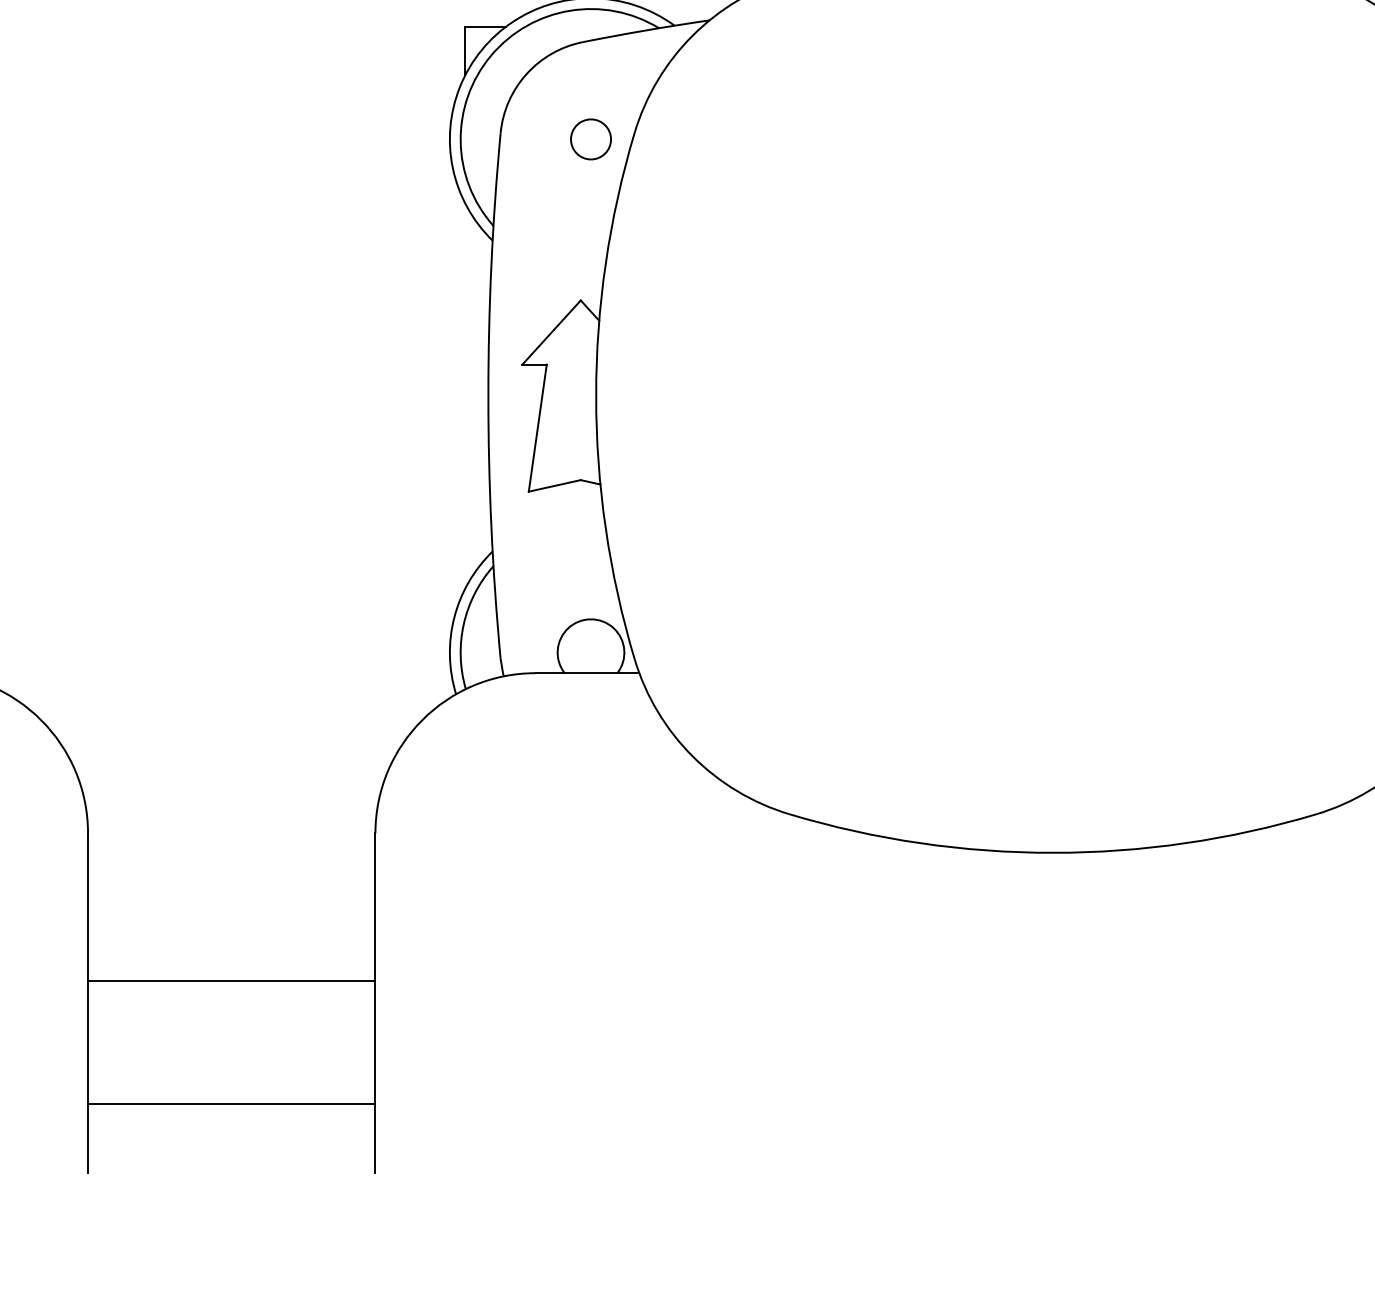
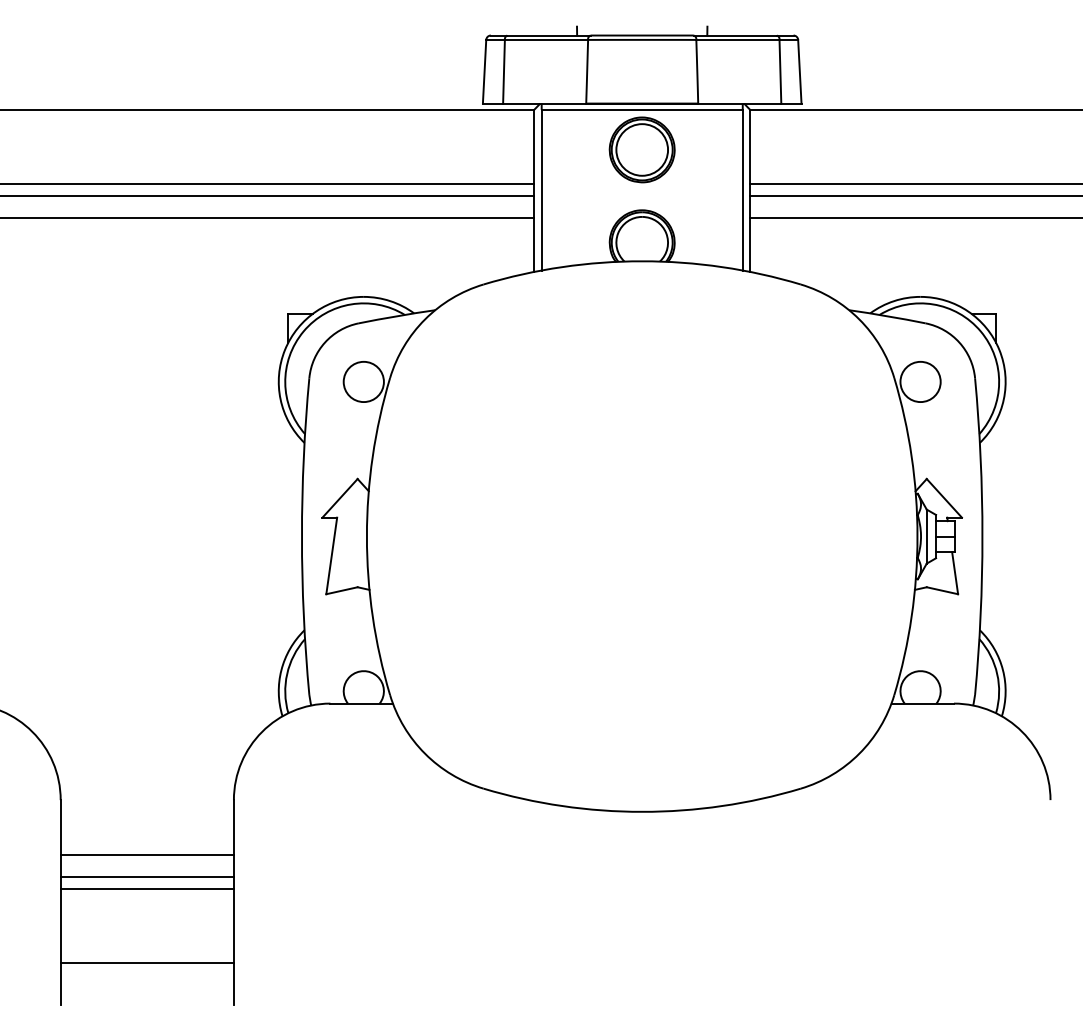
circle: (590, 138) -> (363, 381), size x1.67
line: (230, 925) -> (146, 855), added
line: (230, 960) -> (146, 876), added

